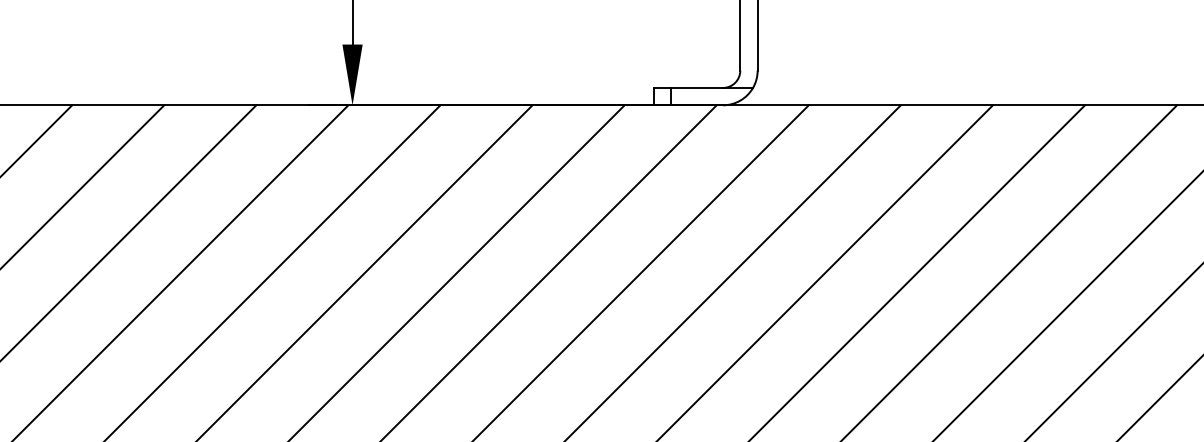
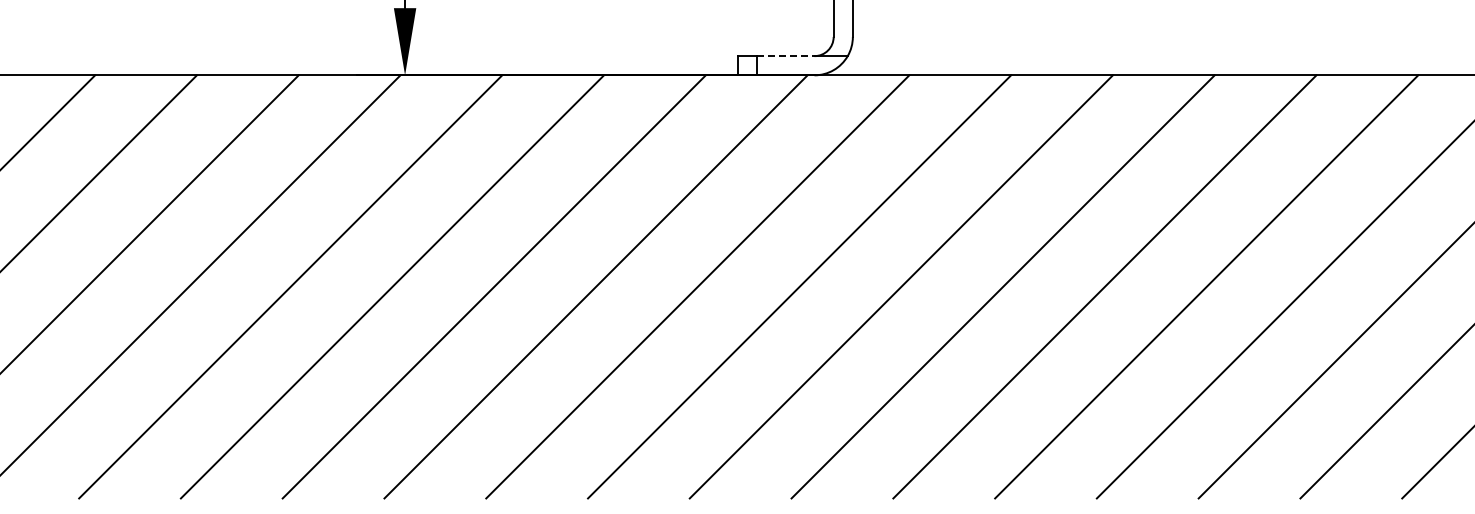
line: (696, 88) -> (785, 56), solid -> dashed

